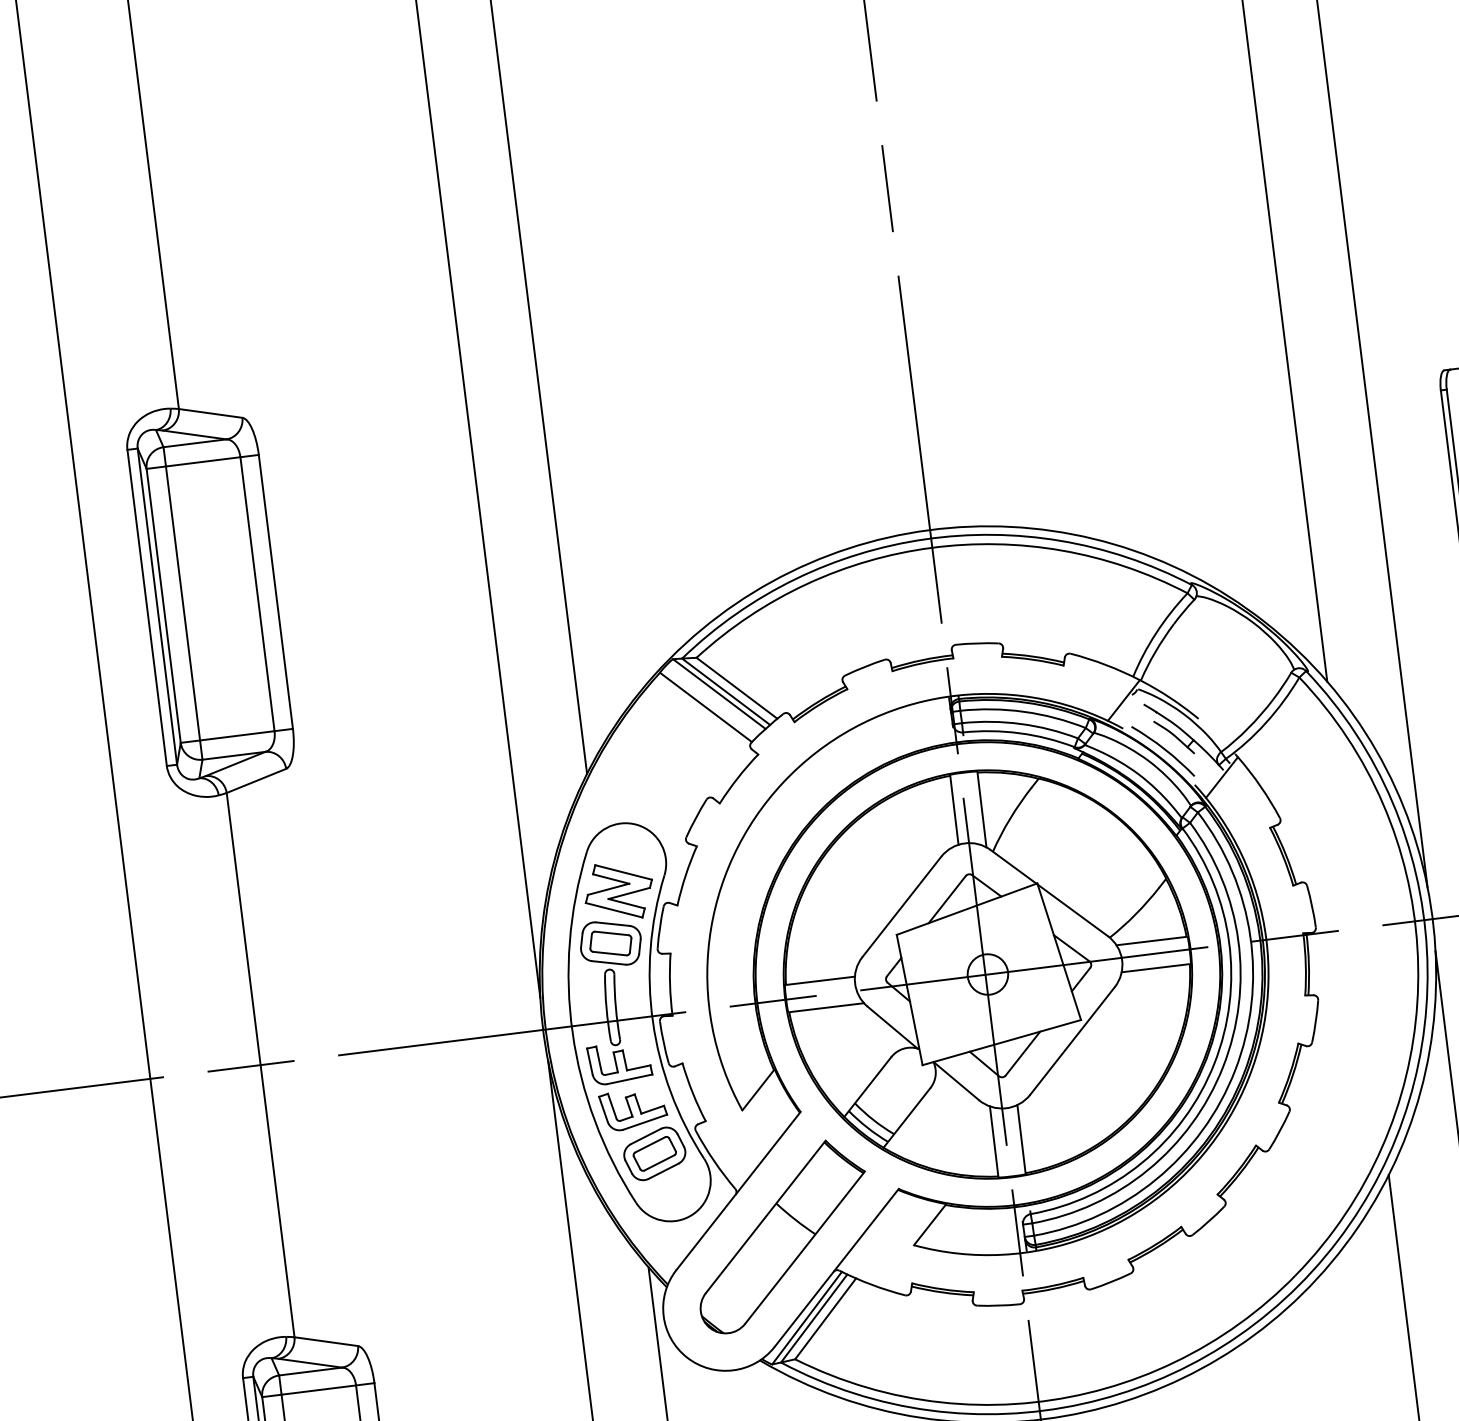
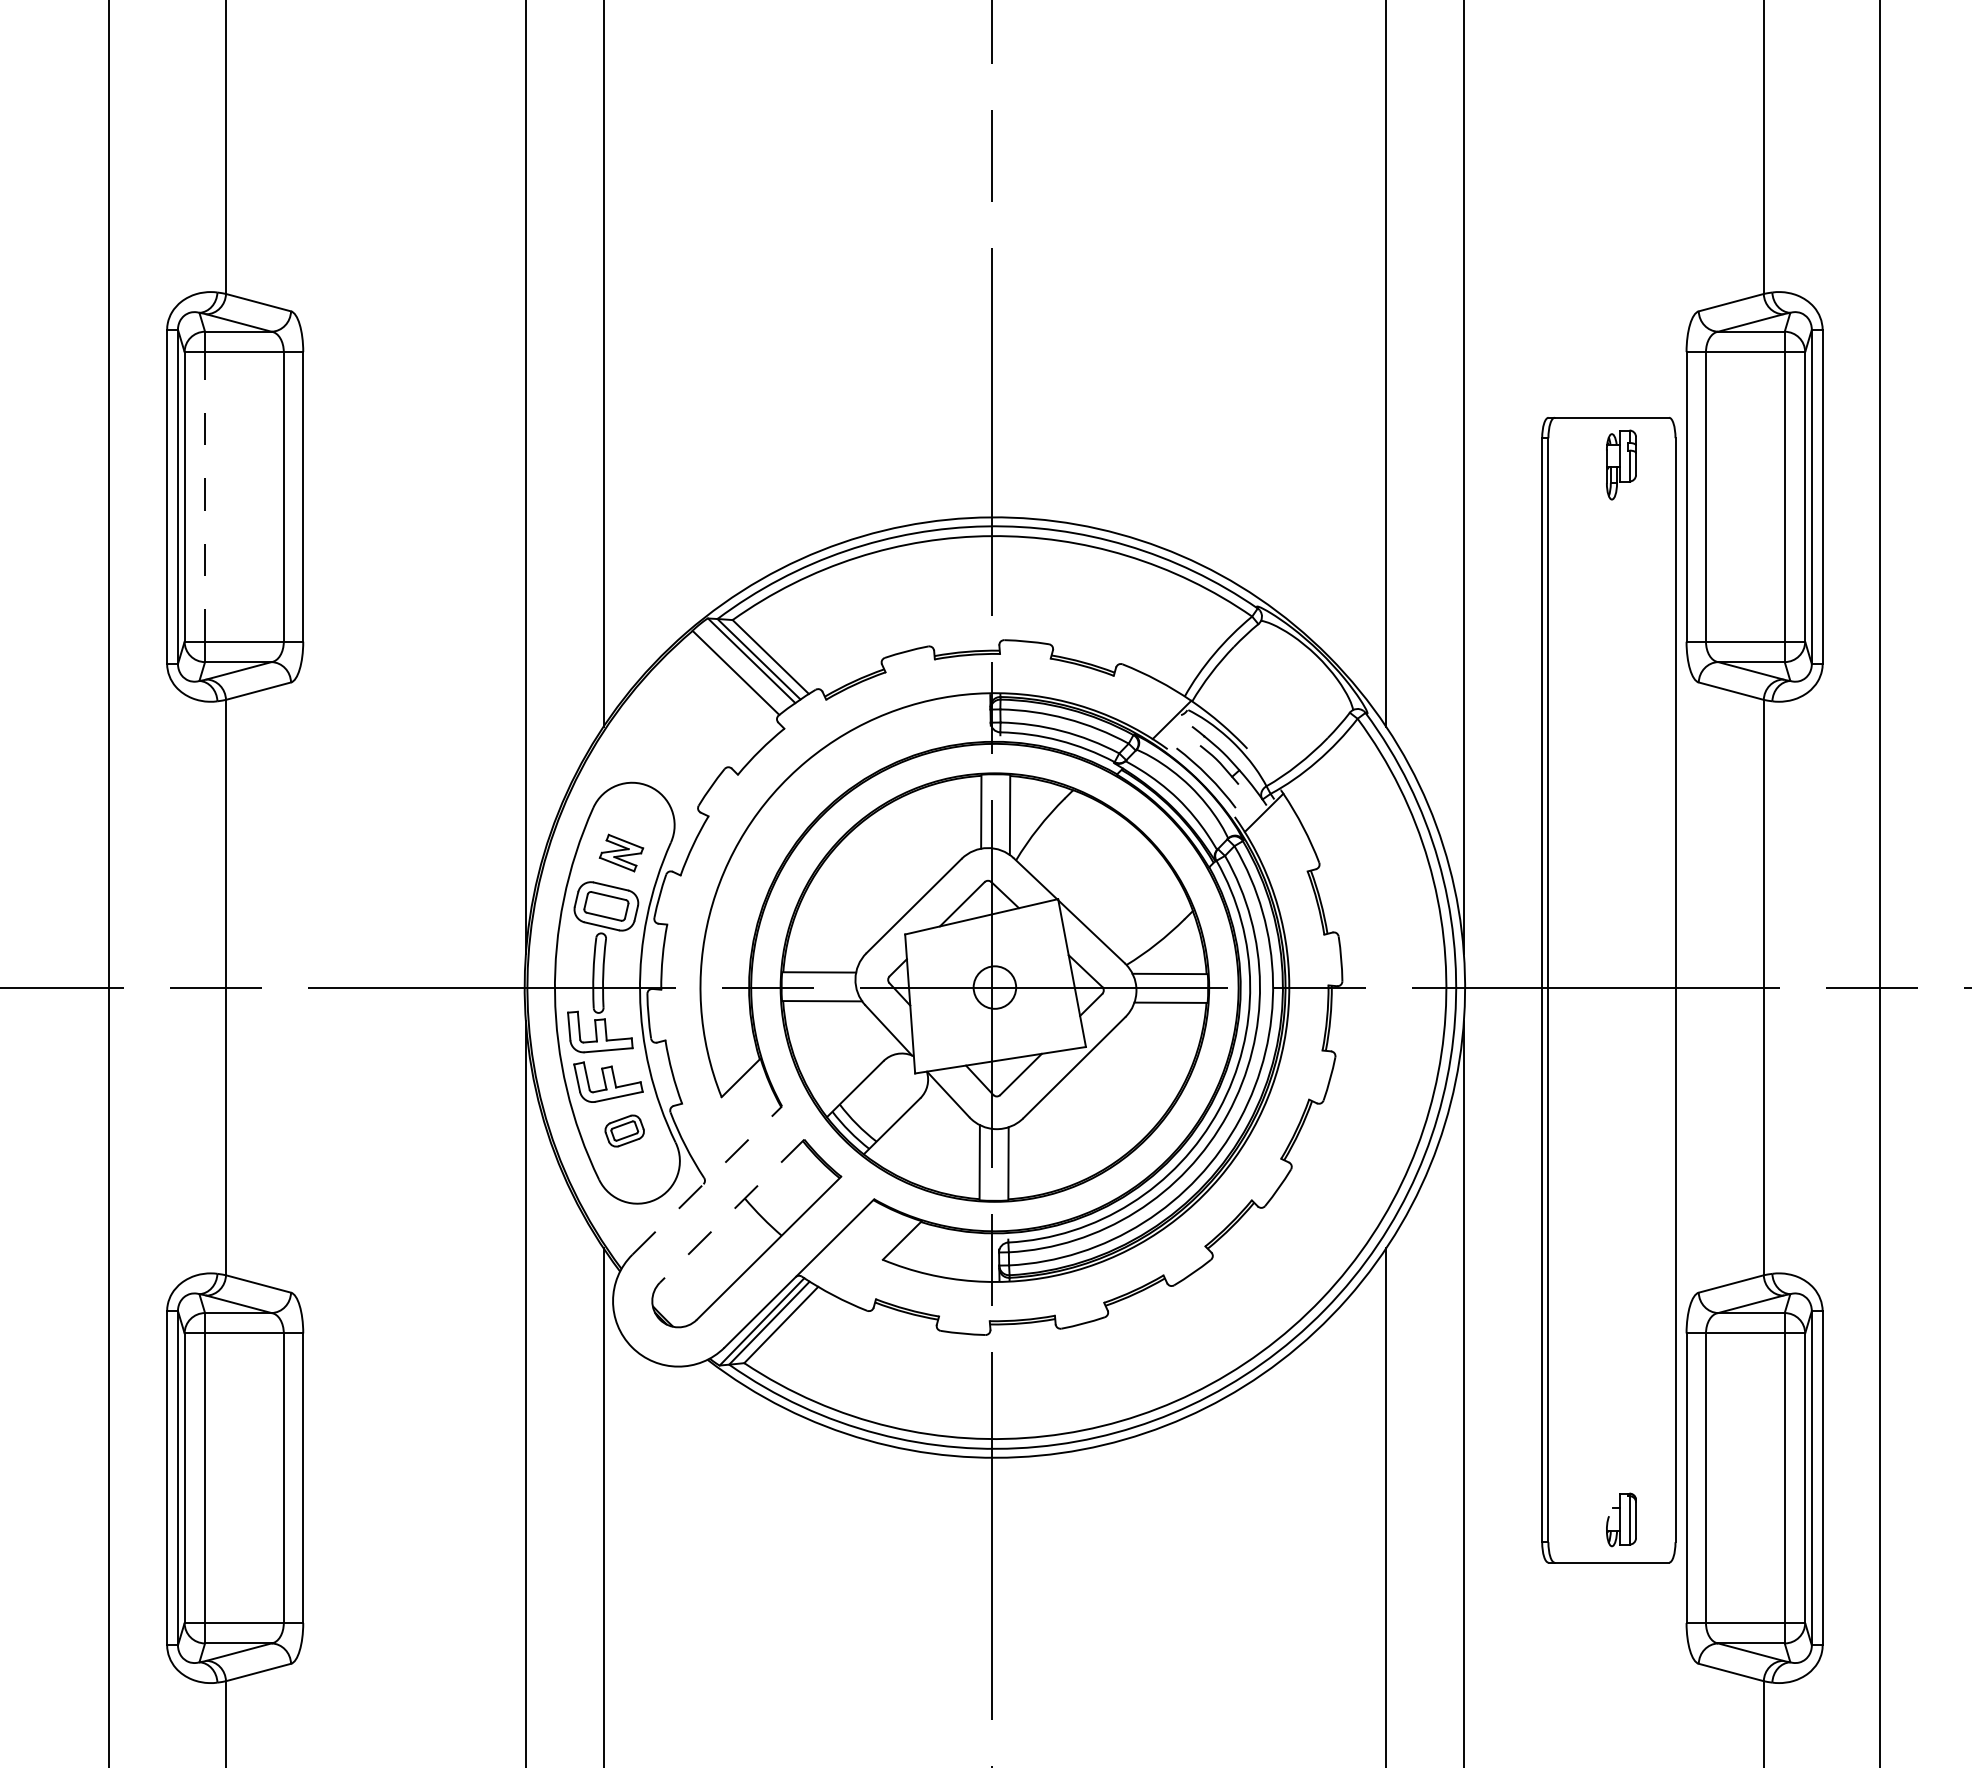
line: (183, 603) -> (205, 496), solid -> dashed
part: (618, 890) -> (621, 852), size x0.6
part: (654, 1153) -> (624, 1130), size x0.6
line: (738, 1190) -> (707, 1180), solid -> dashed
line: (766, 1217) -> (732, 1211), solid -> dashed

